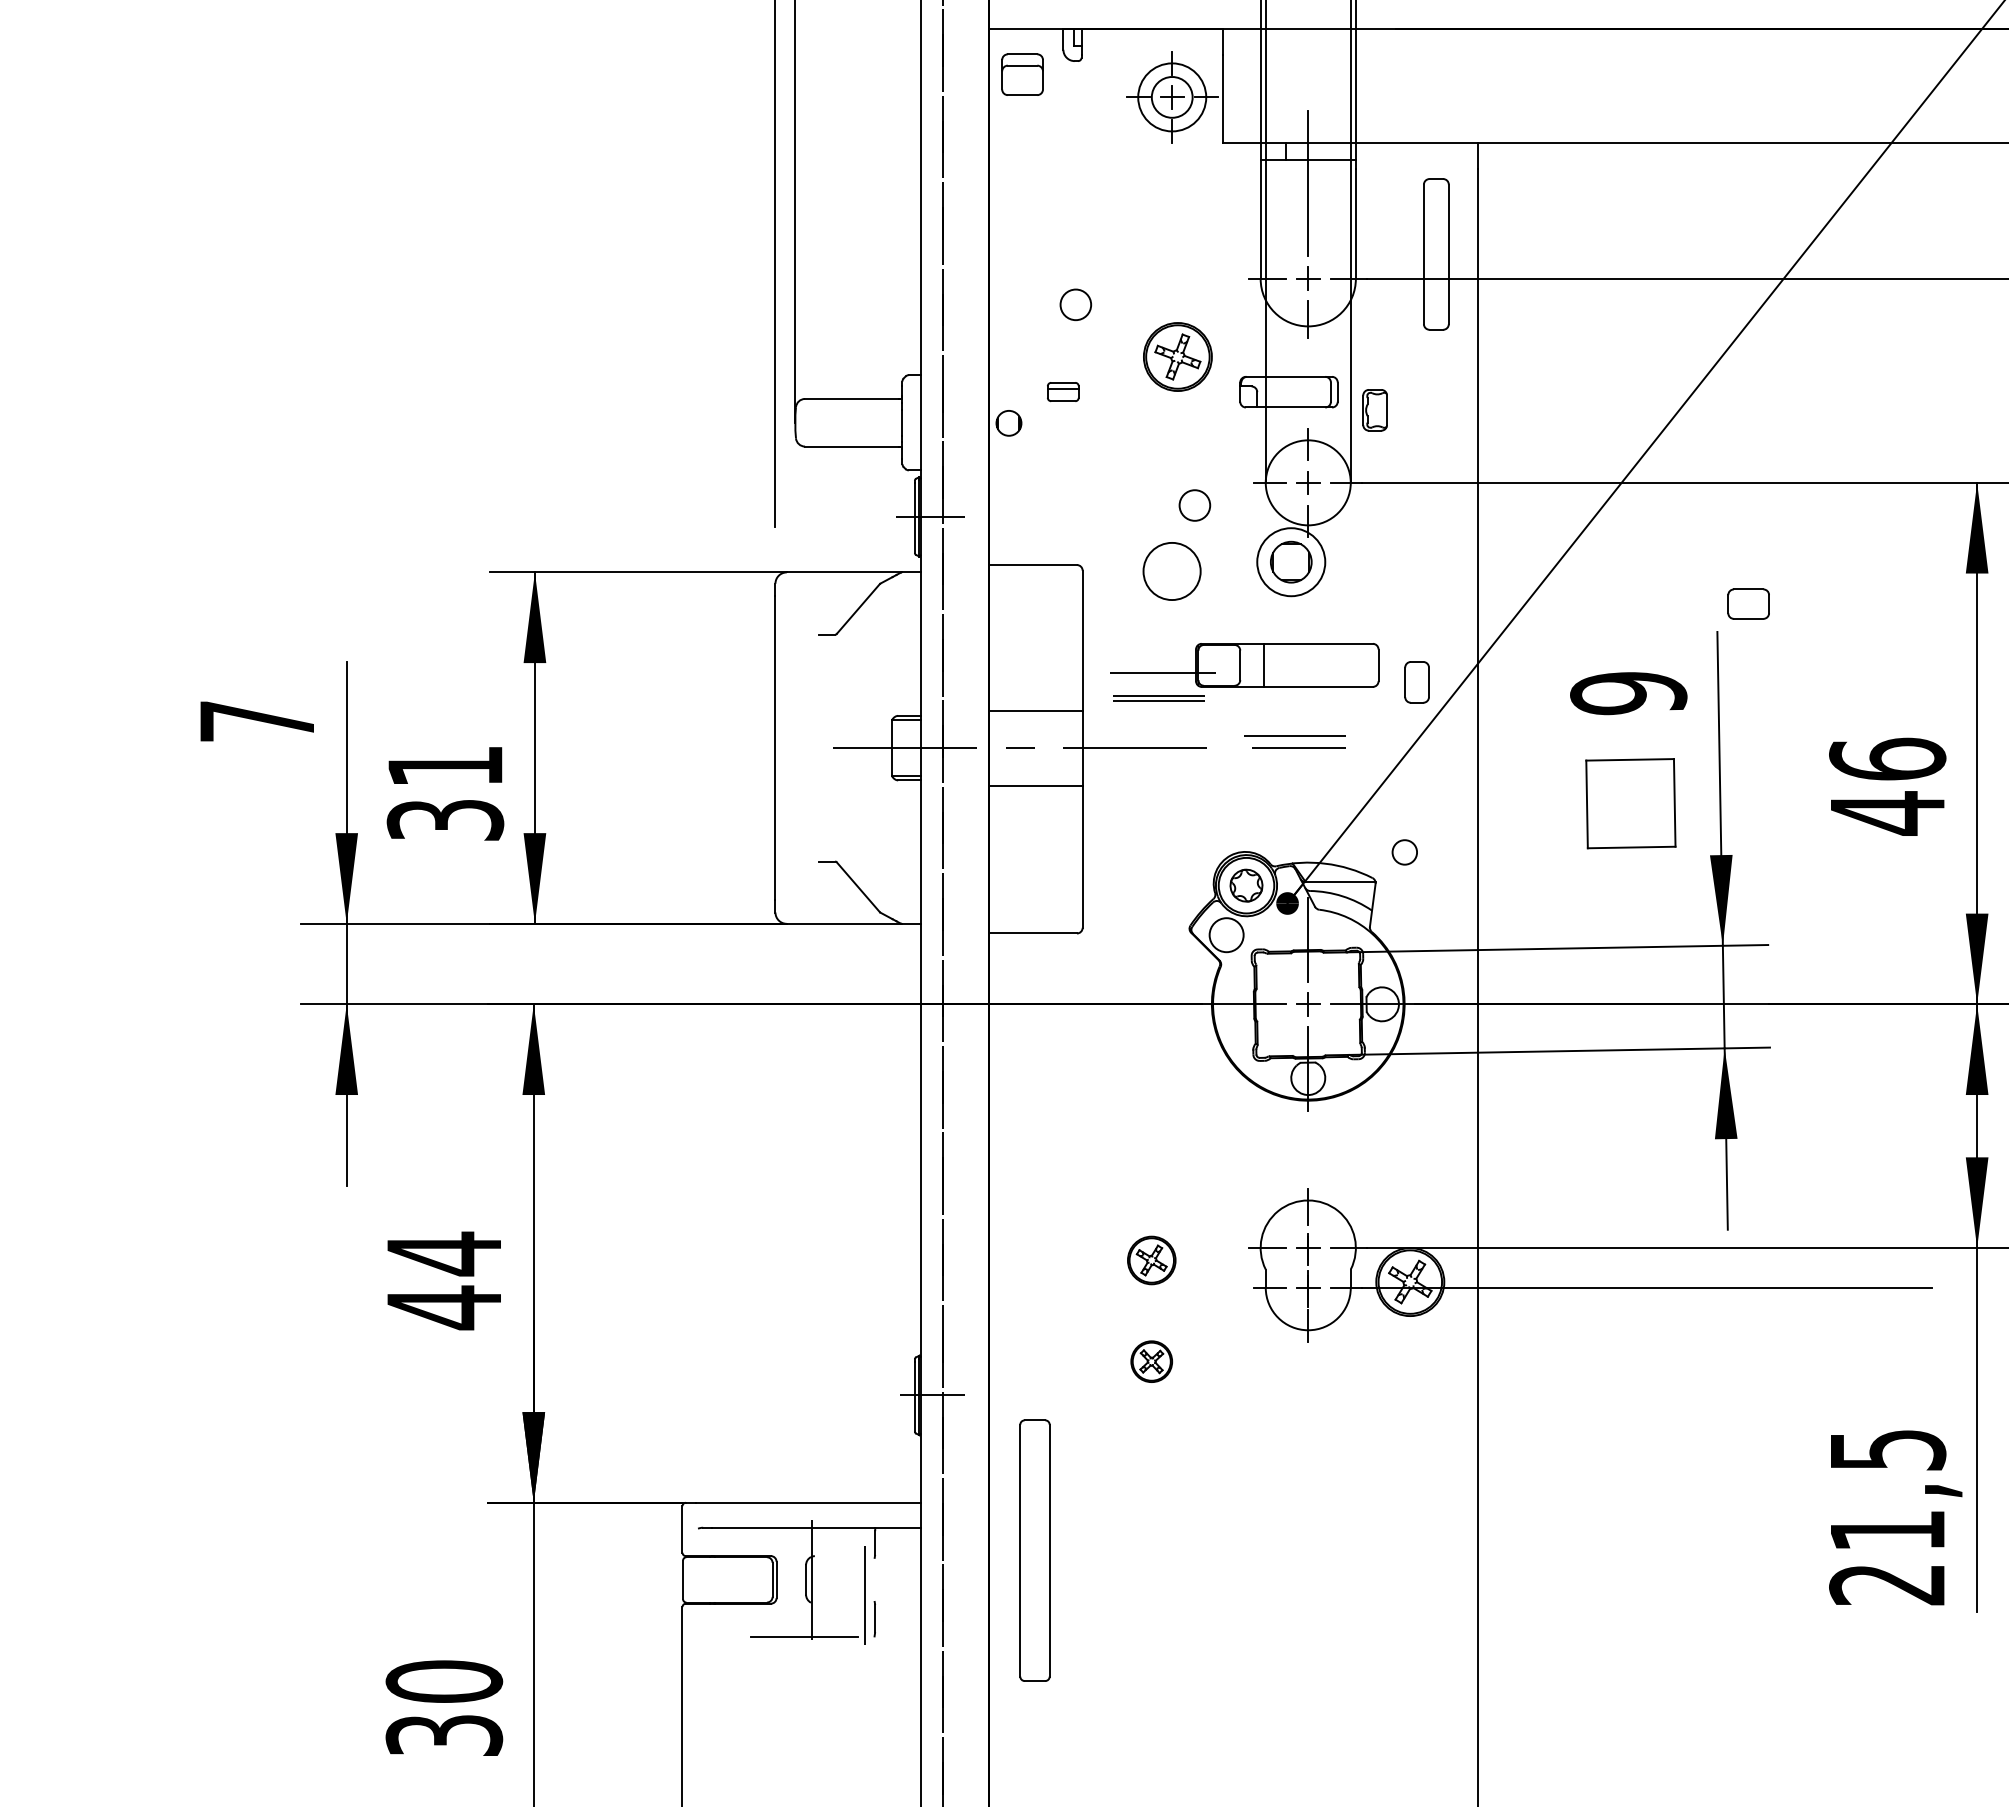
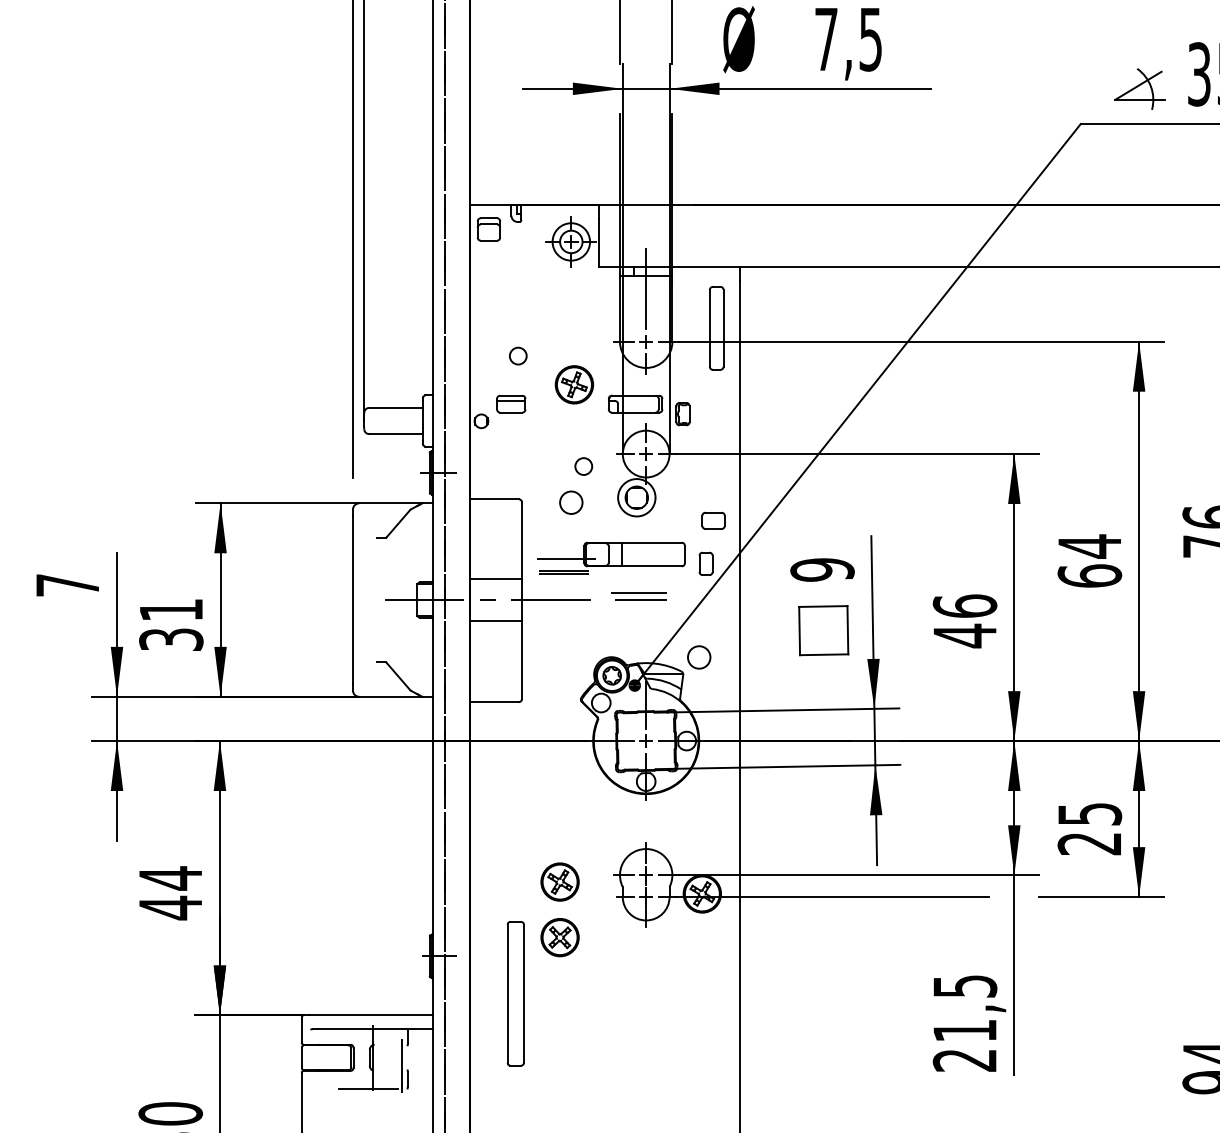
part: (1063, 390) -> (511, 403), size x1.67
circle: (1172, 570) -> (571, 502), size x0.71
part: (1748, 603) -> (713, 520), moved
circle: (1405, 852) -> (699, 657), size x1.67
part: (1150, 1259) -> (559, 881), size x1.43
part: (1150, 1361) -> (559, 937), size x1.67
part: (1034, 1550) -> (515, 993), moved

